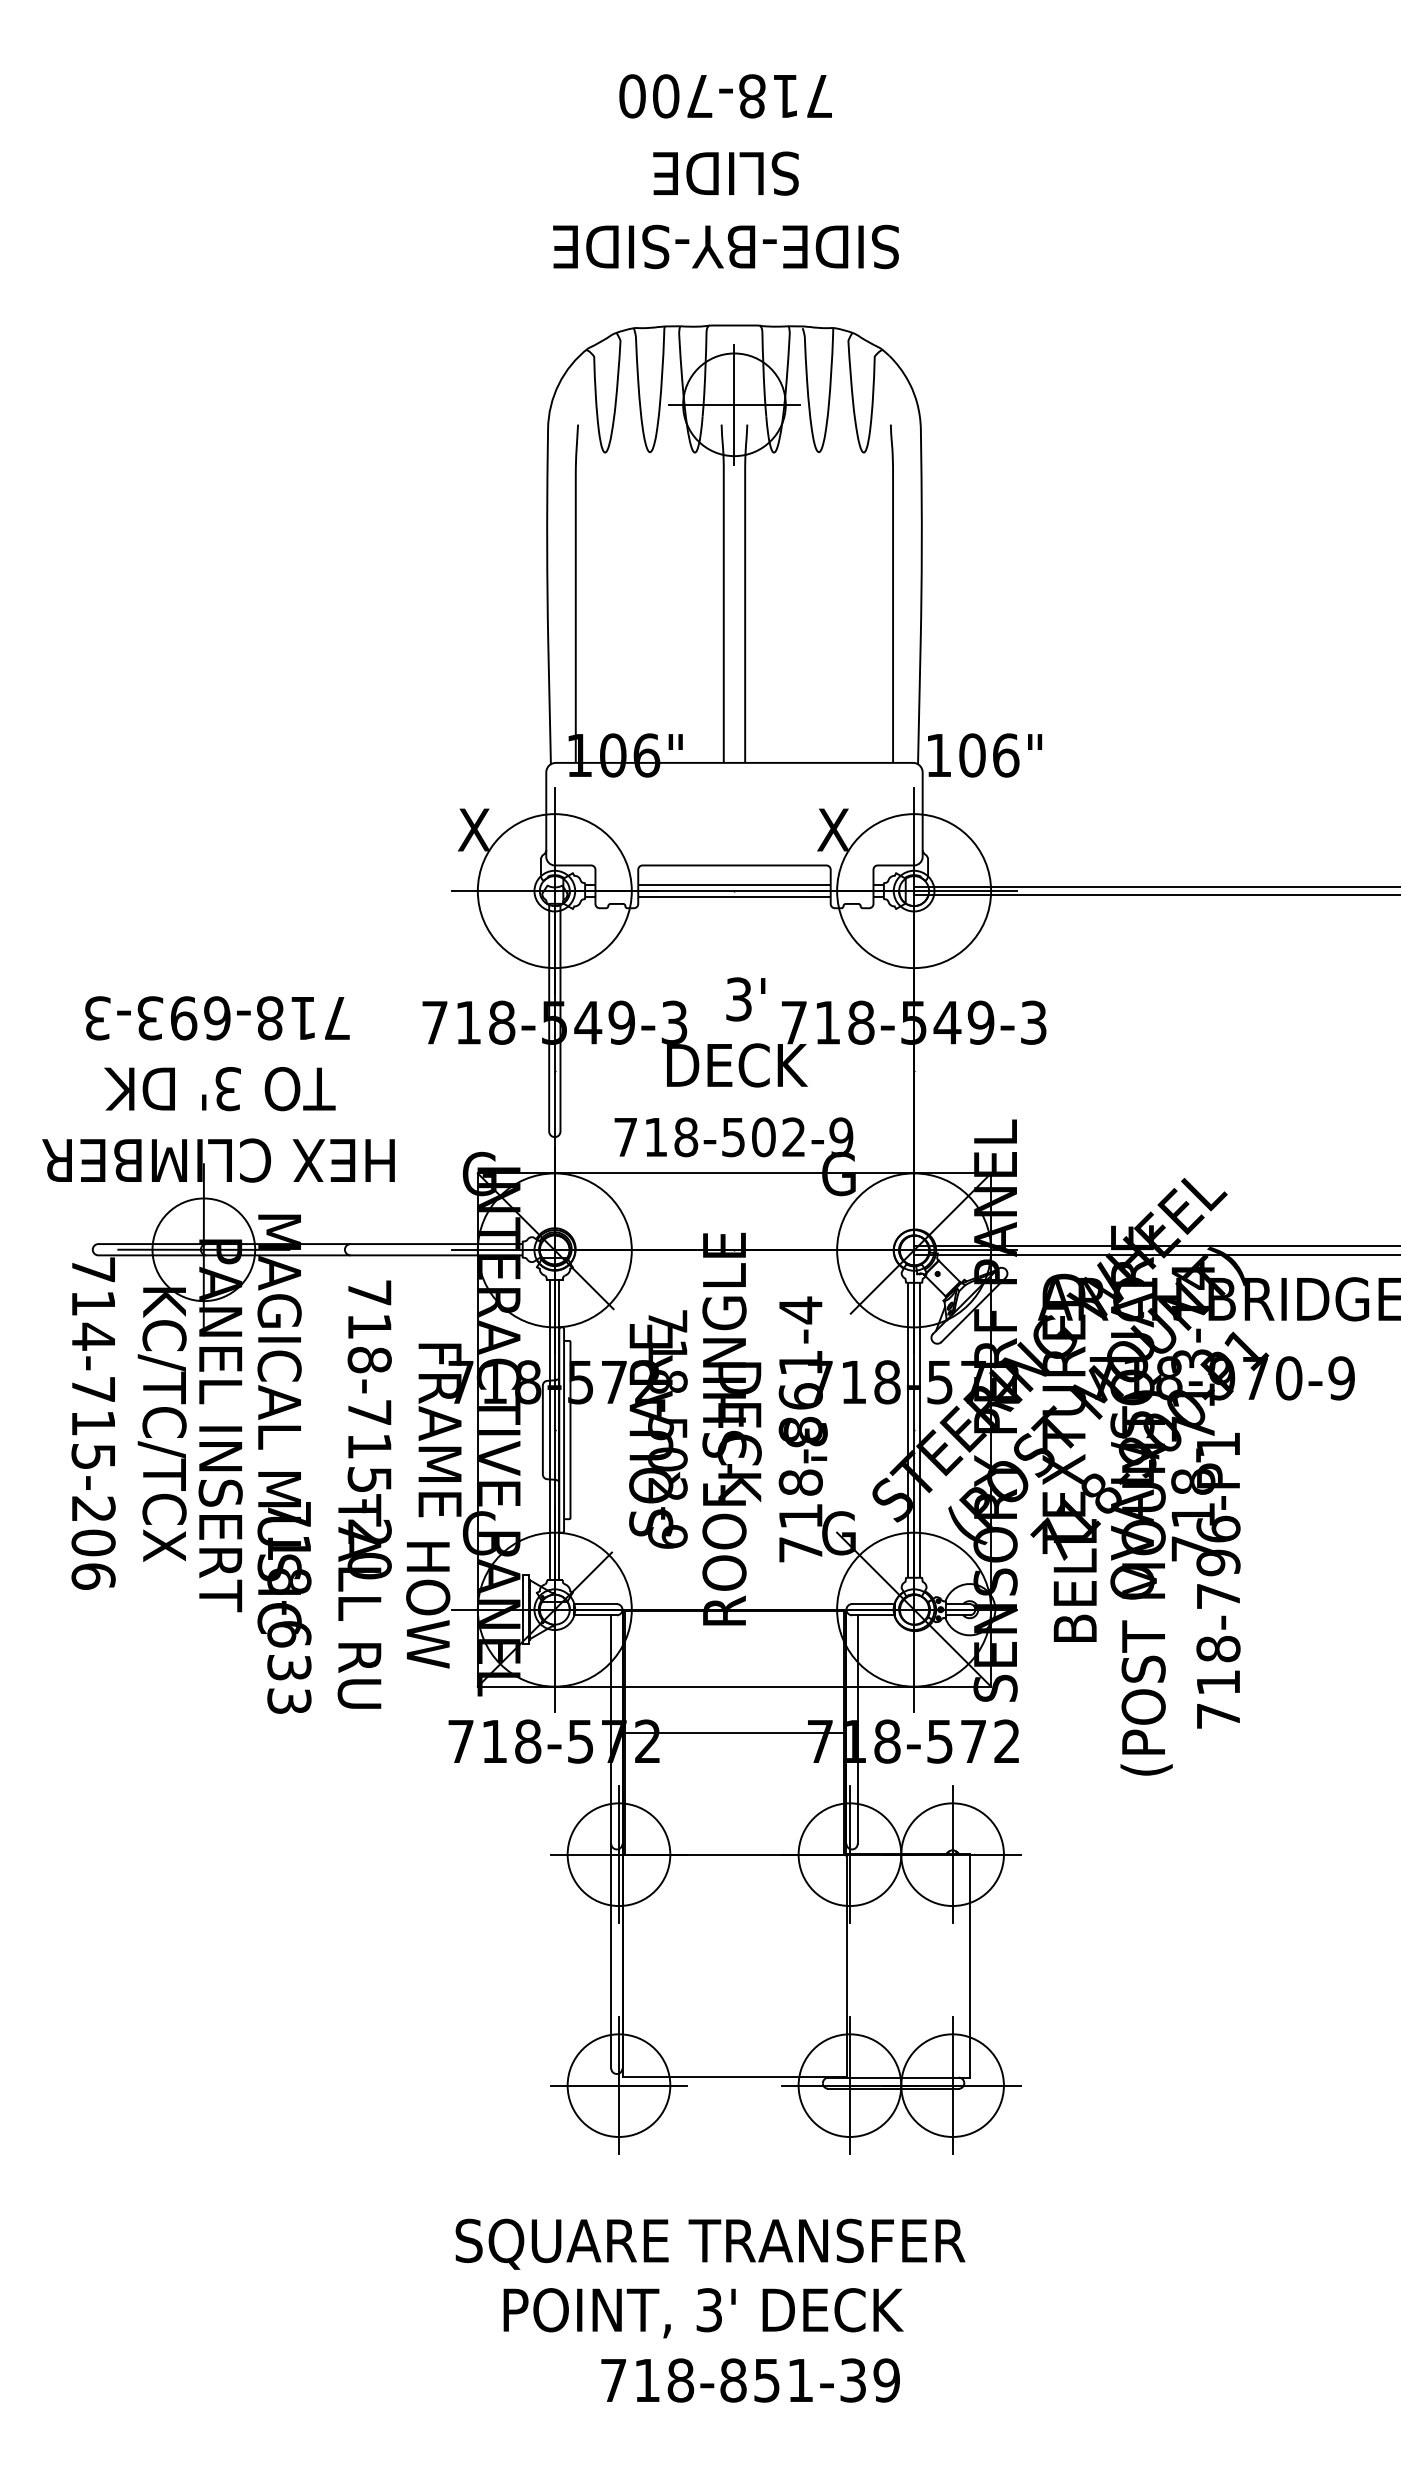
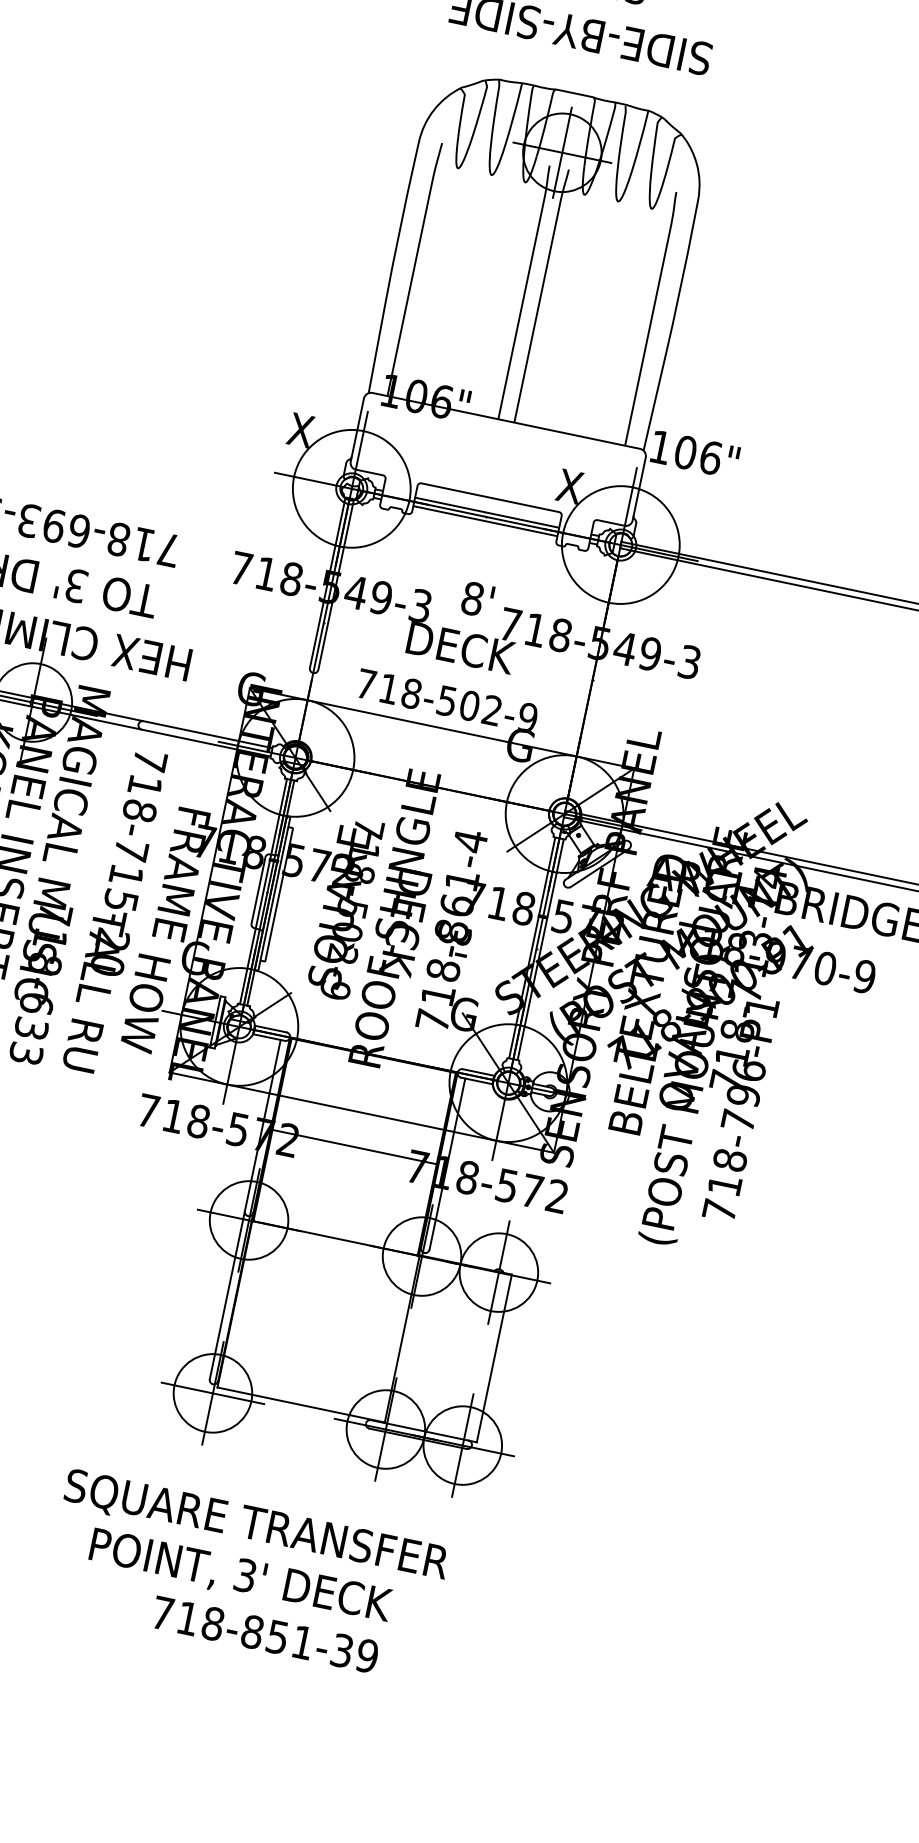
text: (739, 999) -> (473, 598), 3' -> 8'

